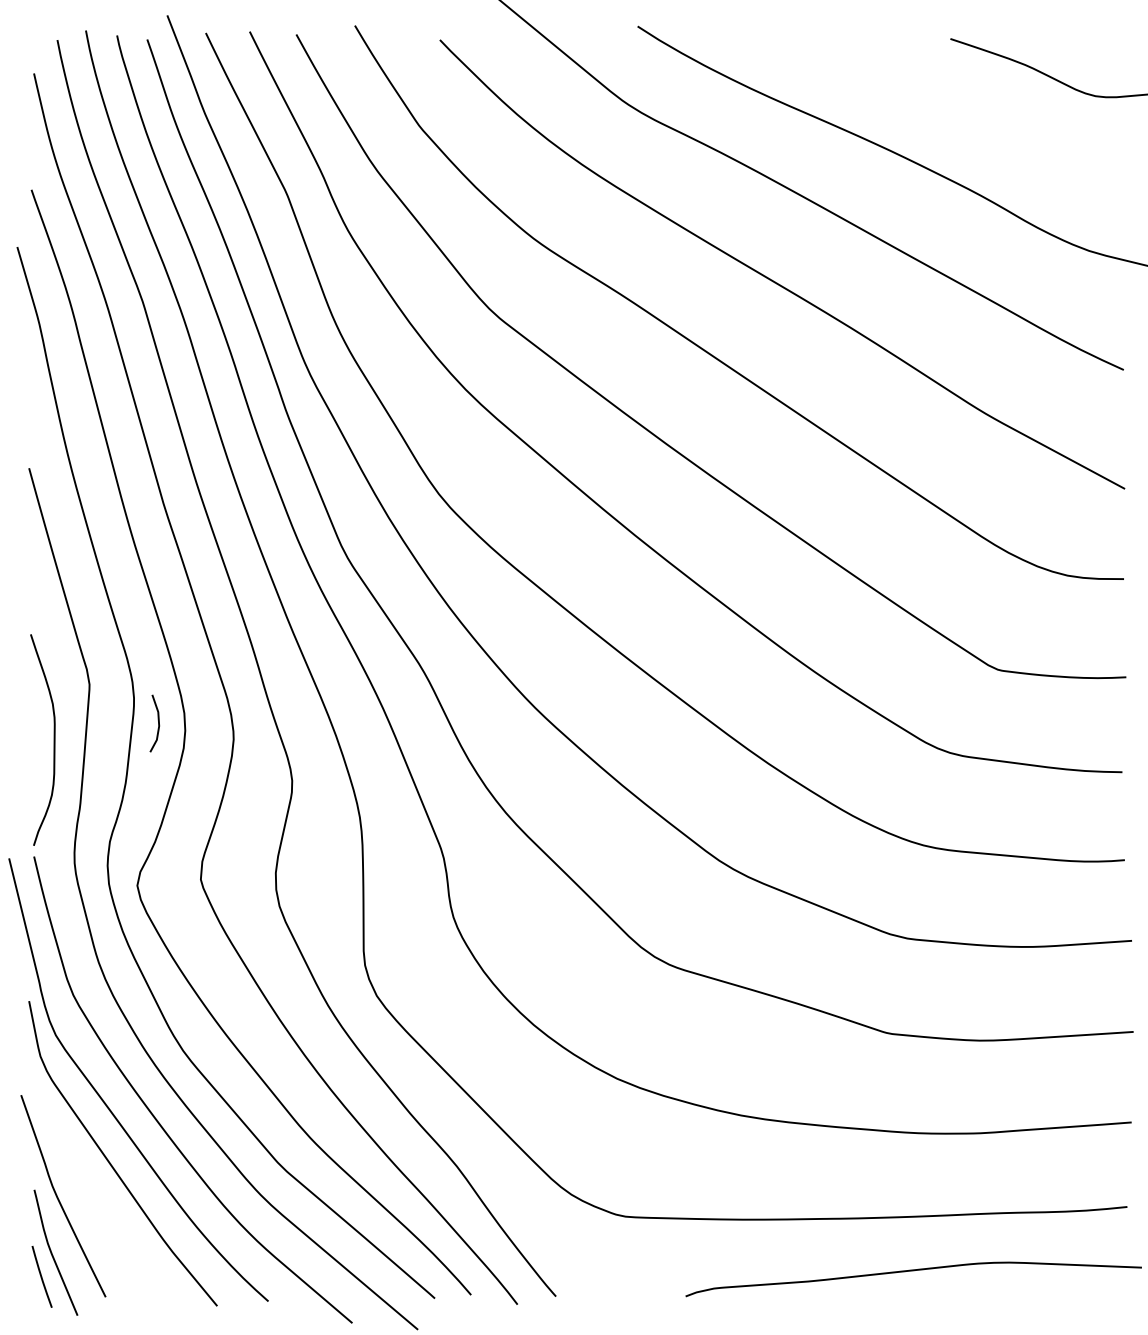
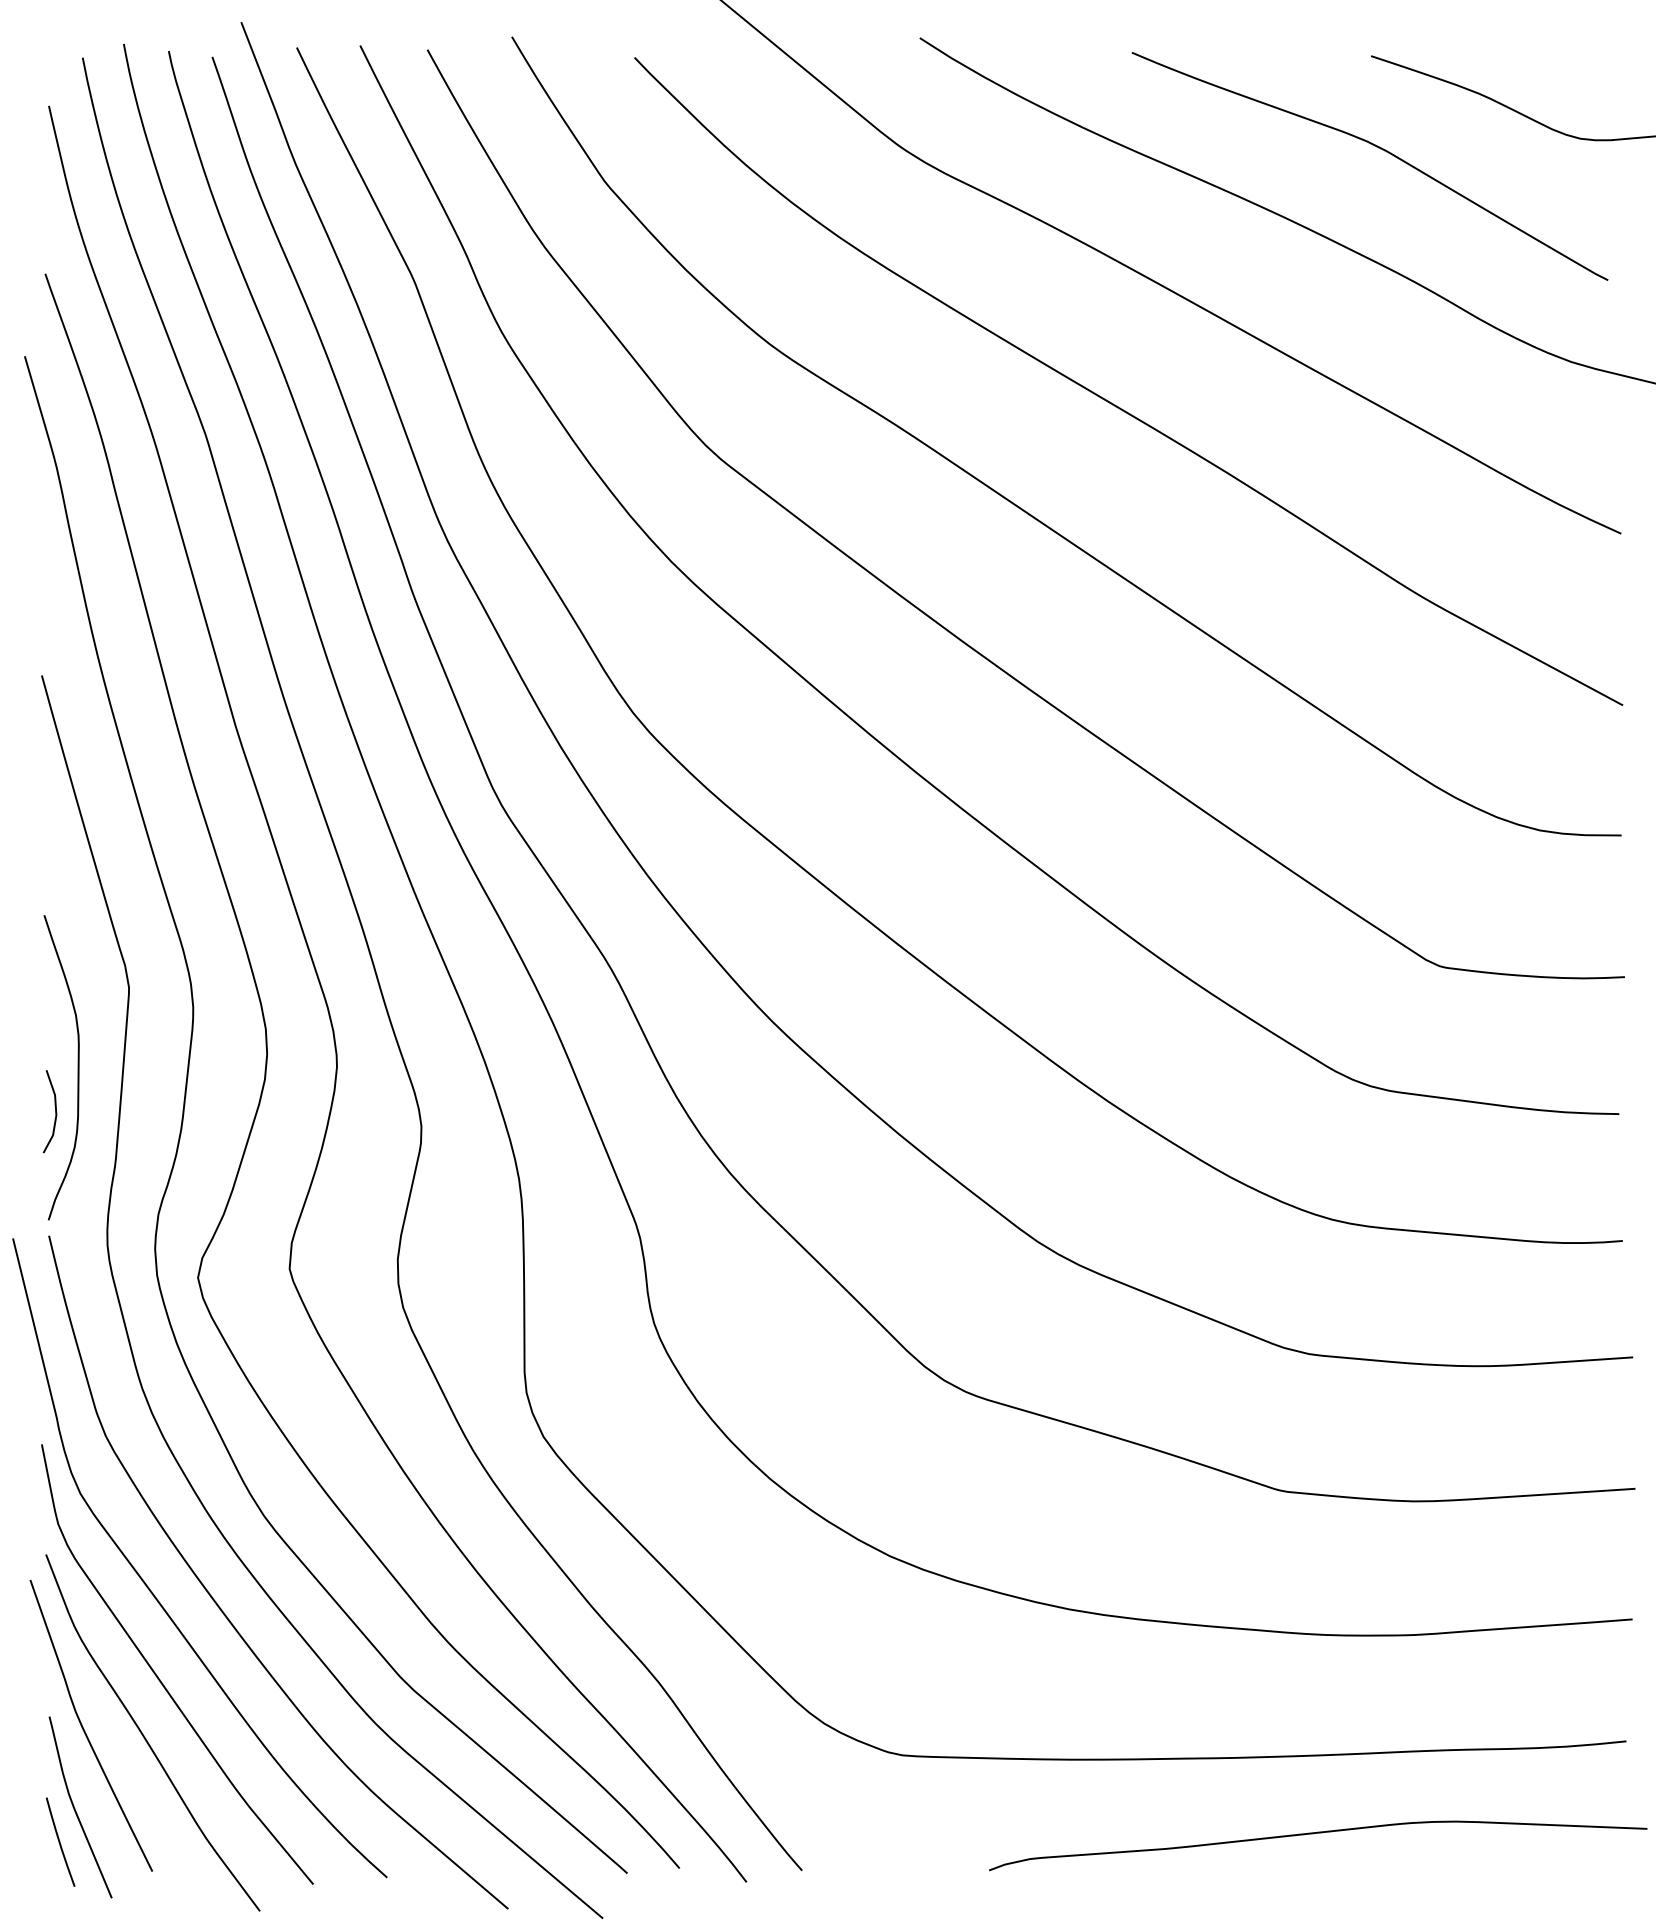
curve: (954, 102) -> (1376, 147), added
line: (158, 723) -> (55, 1111), moved
curve: (101, 1204) -> (146, 1737), added

